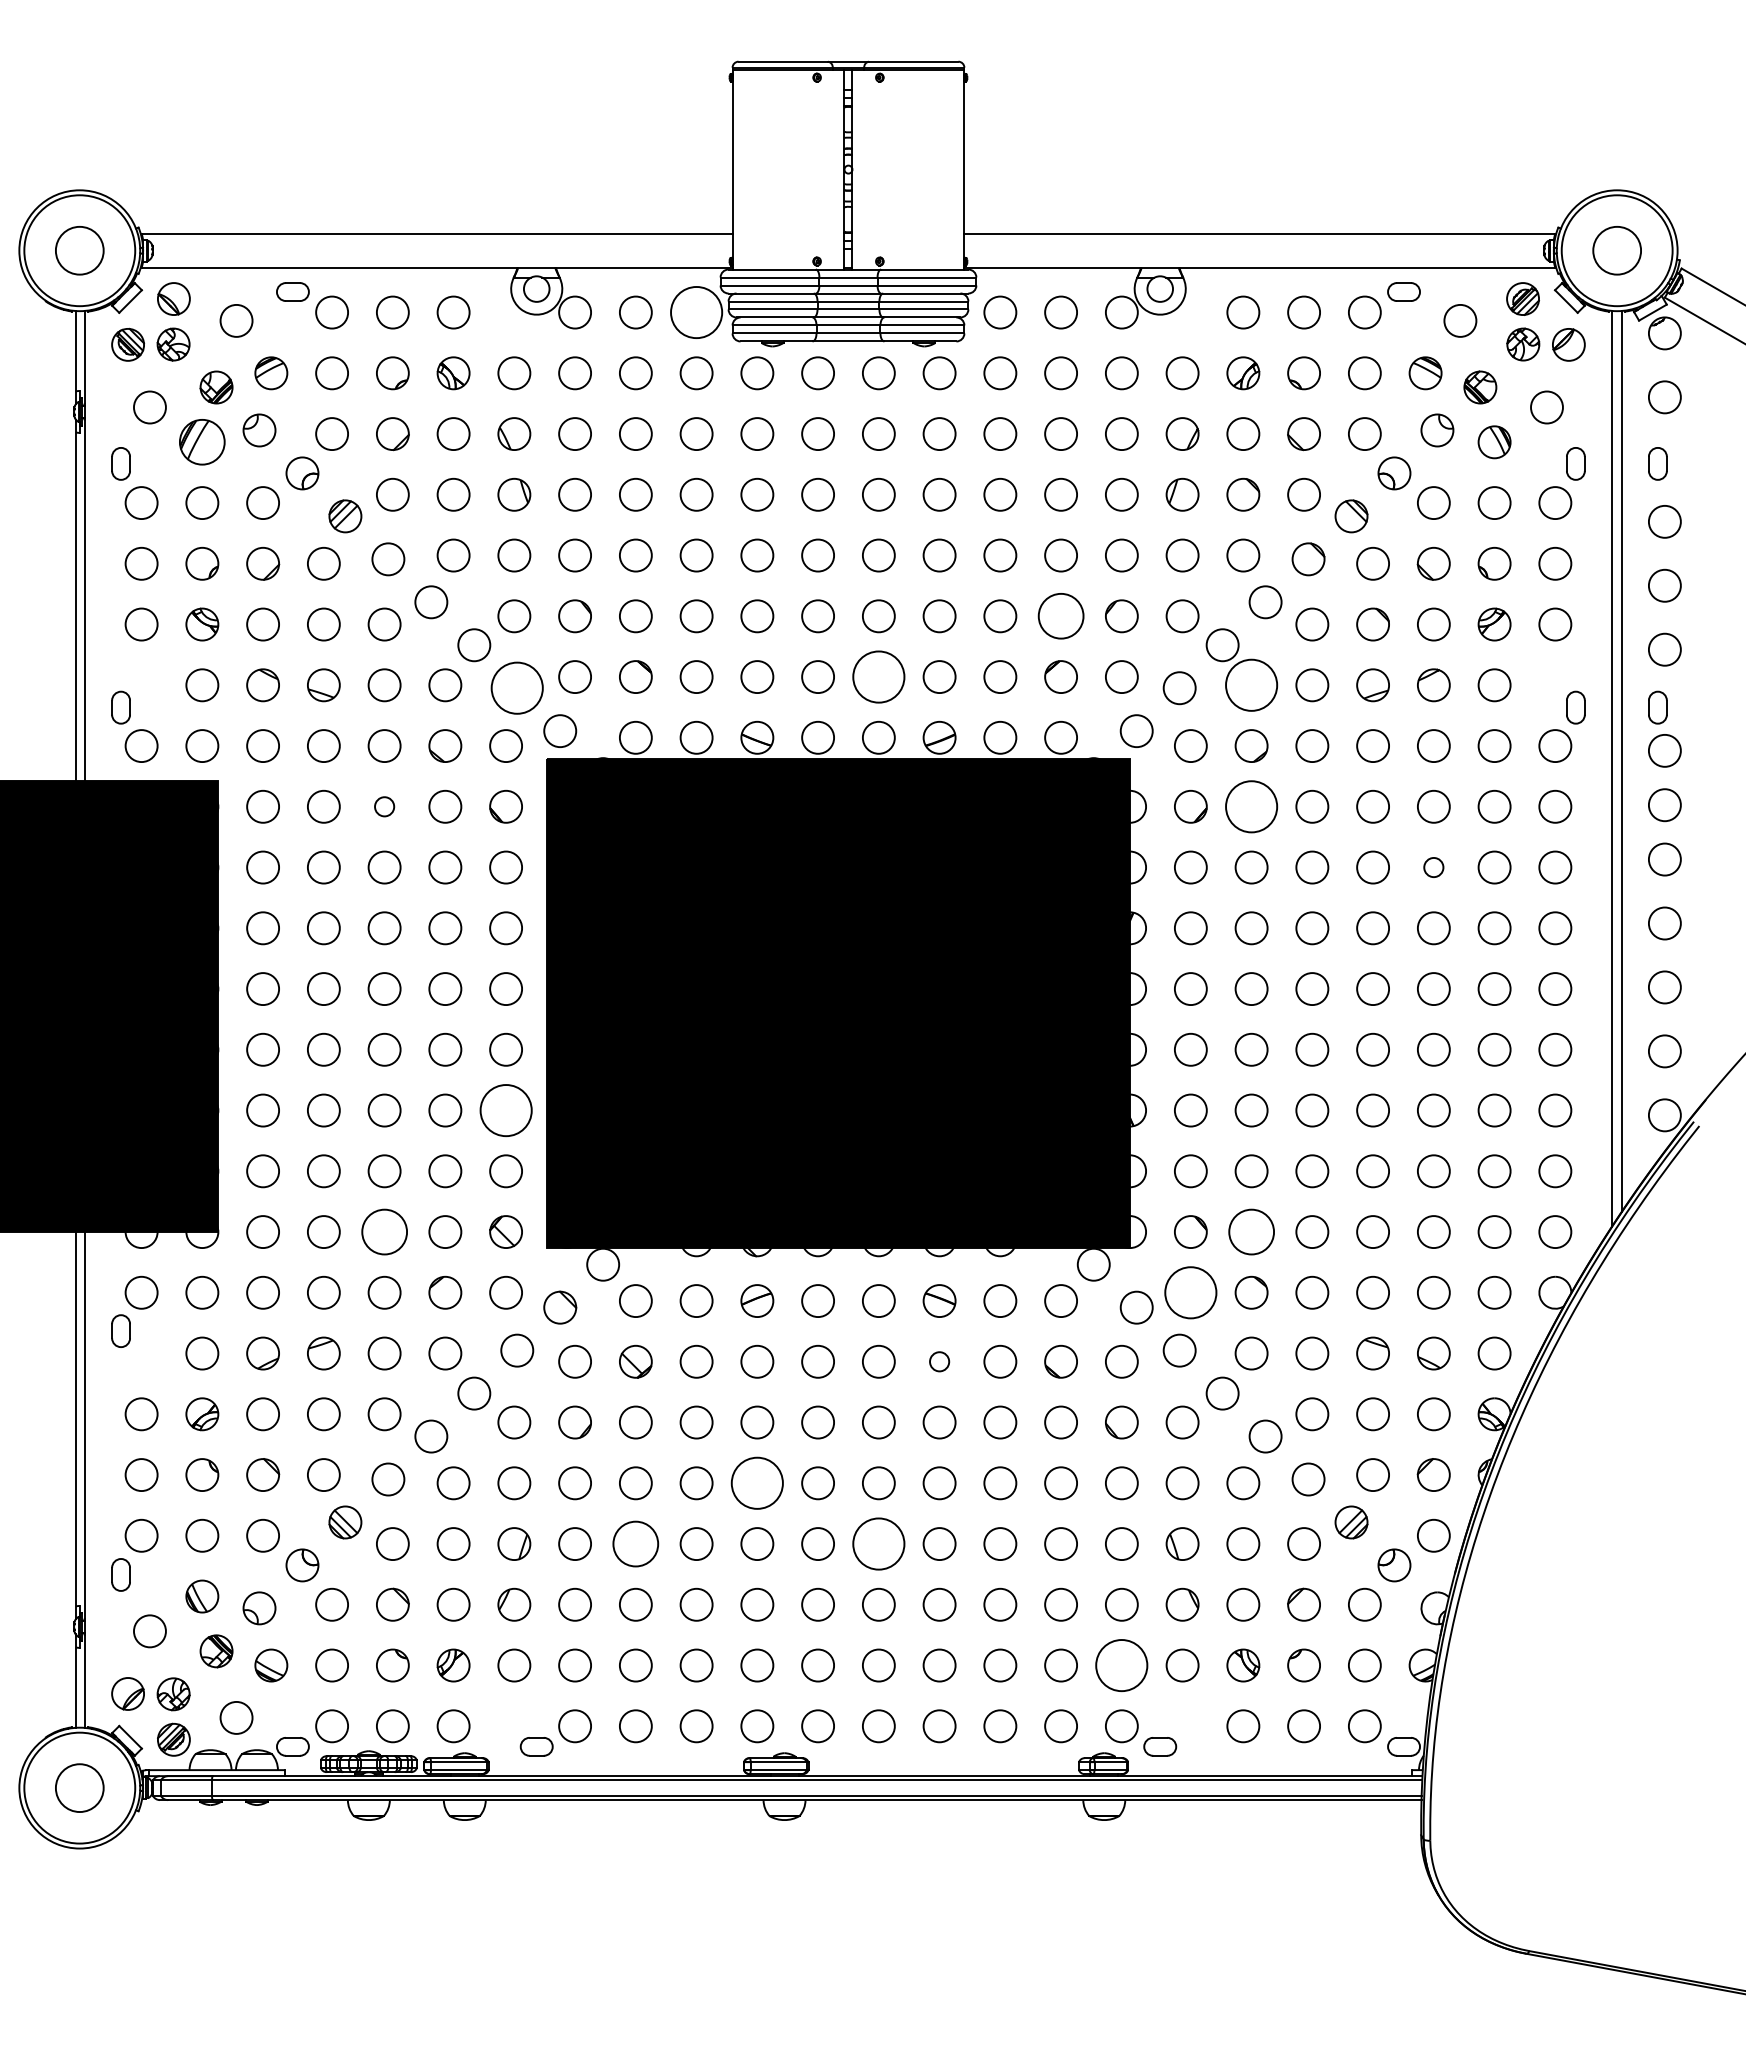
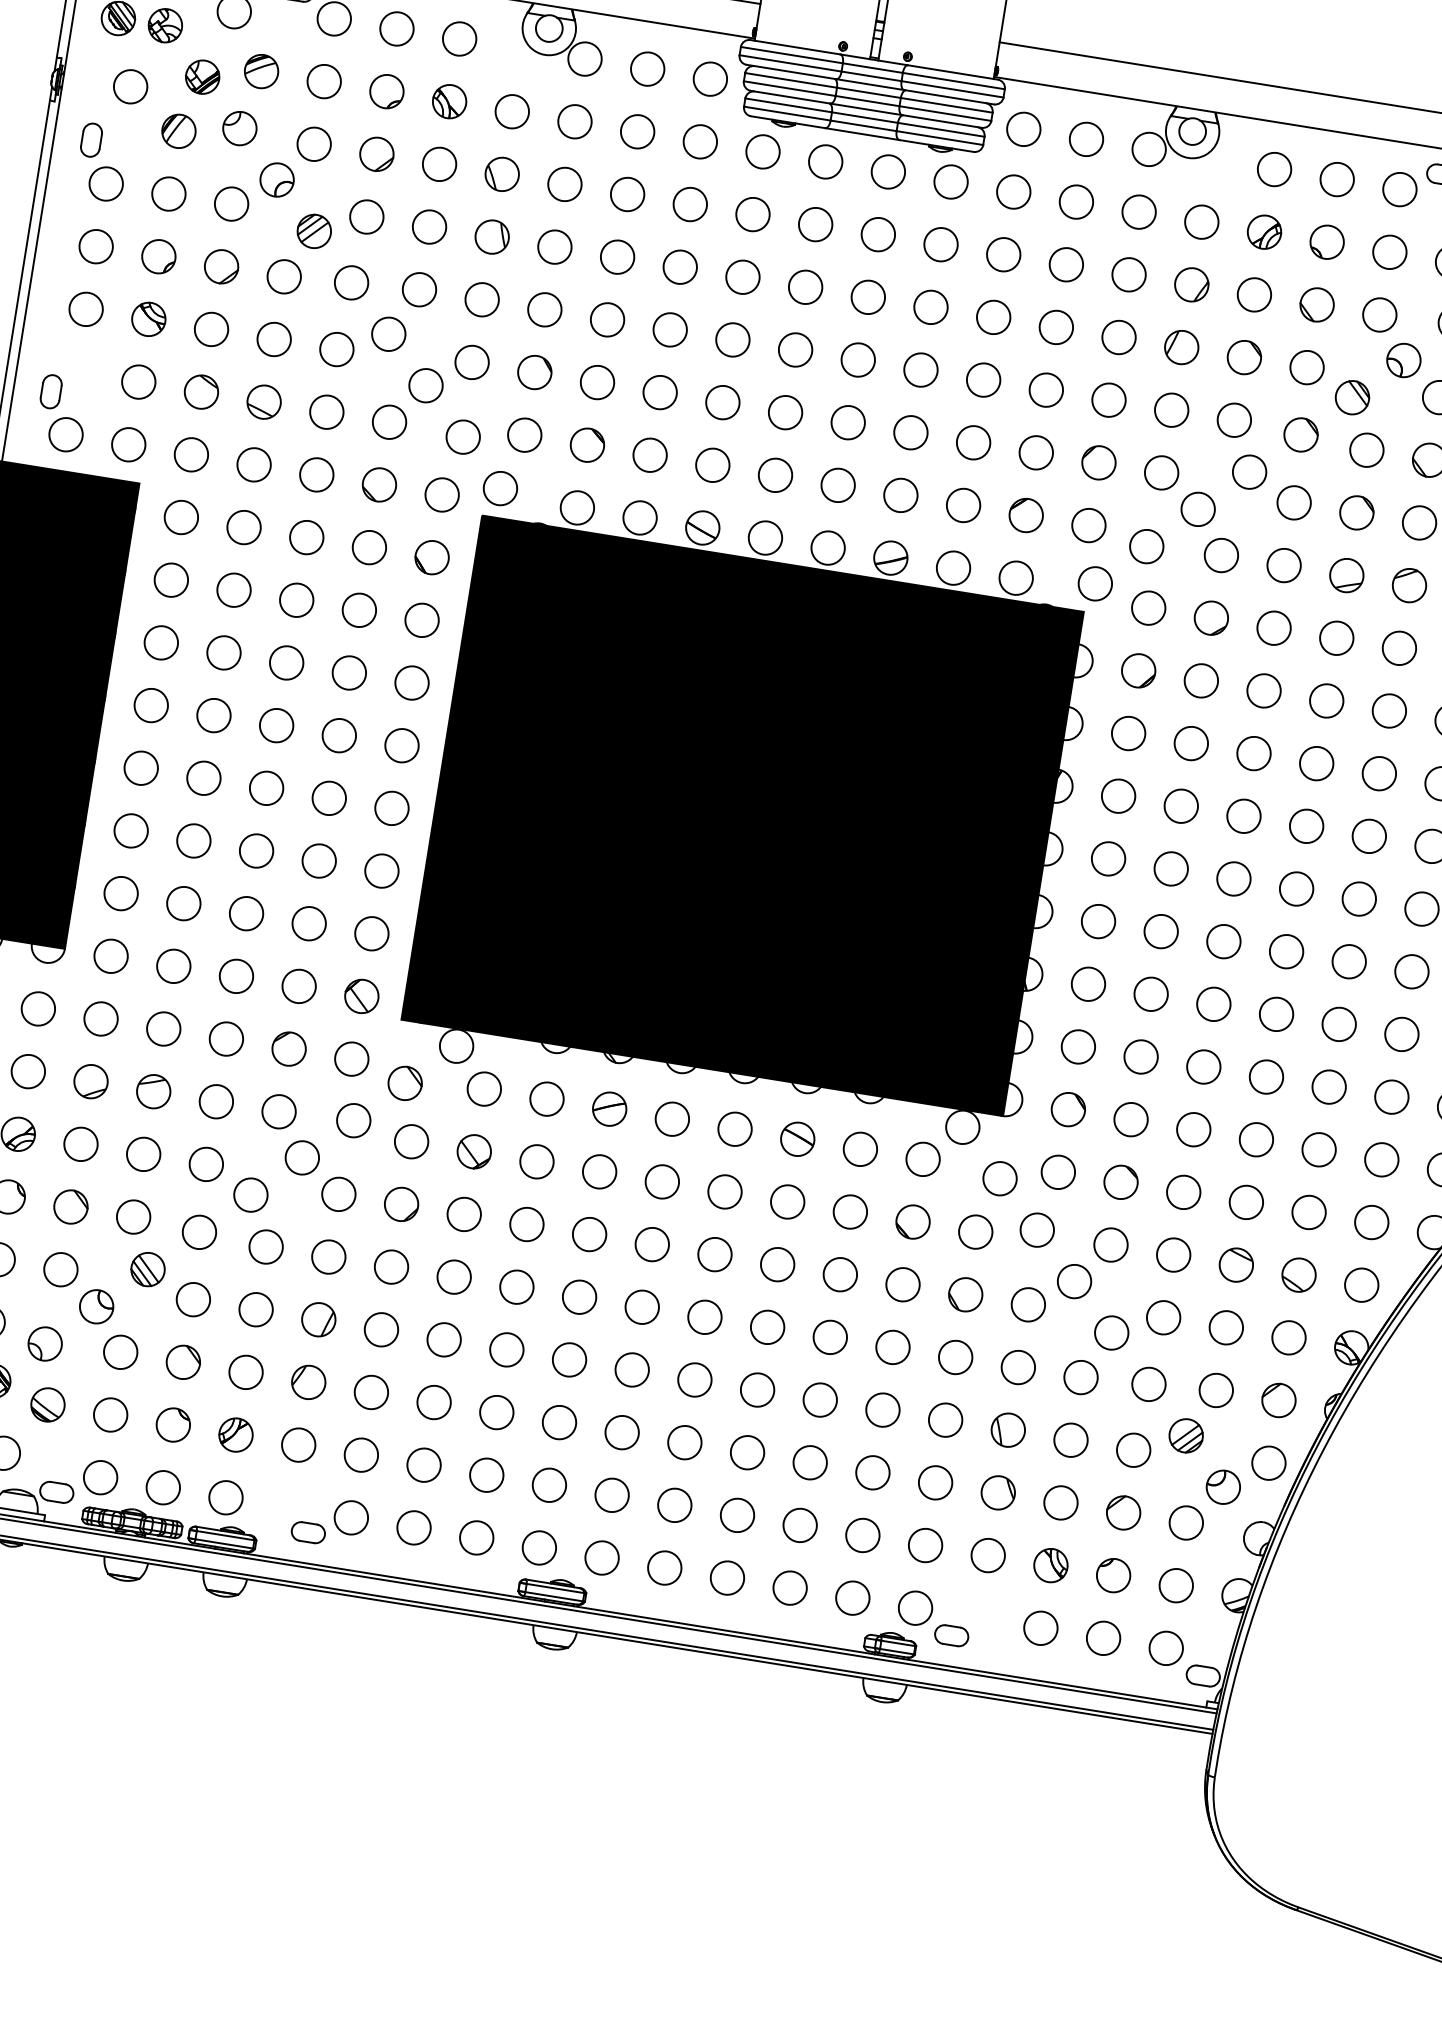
circle: (696, 312) -> (710, 79), size x0.62
part: (202, 442) -> (179, 131), size x0.71
circle: (1060, 616) -> (1035, 452), size x0.71
circle: (878, 677) -> (837, 485), size x0.62
circle: (1251, 685) -> (1221, 555), size x0.62
circle: (517, 688) -> (463, 437), size x0.62
circle: (384, 806) -> (306, 537), size x1.67
circle: (1251, 806) -> (1201, 680), size x0.62
circle: (1433, 867) -> (1379, 773), size x1.67
circle: (505, 1110) -> (381, 870), size x0.62
circle: (384, 1231) -> (236, 975), size x0.71
circle: (1251, 1231) -> (1131, 1119), size x0.71
circle: (1190, 1292) -> (1058, 1171), size x0.62
circle: (939, 1361) -> (787, 1201), size x1.67
circle: (757, 1483) -> (579, 1297), size x0.62
circle: (635, 1543) -> (443, 1339), size x0.71
circle: (878, 1544) -> (694, 1380), size x0.62
circle: (1121, 1665) -> (925, 1545), size x0.62

